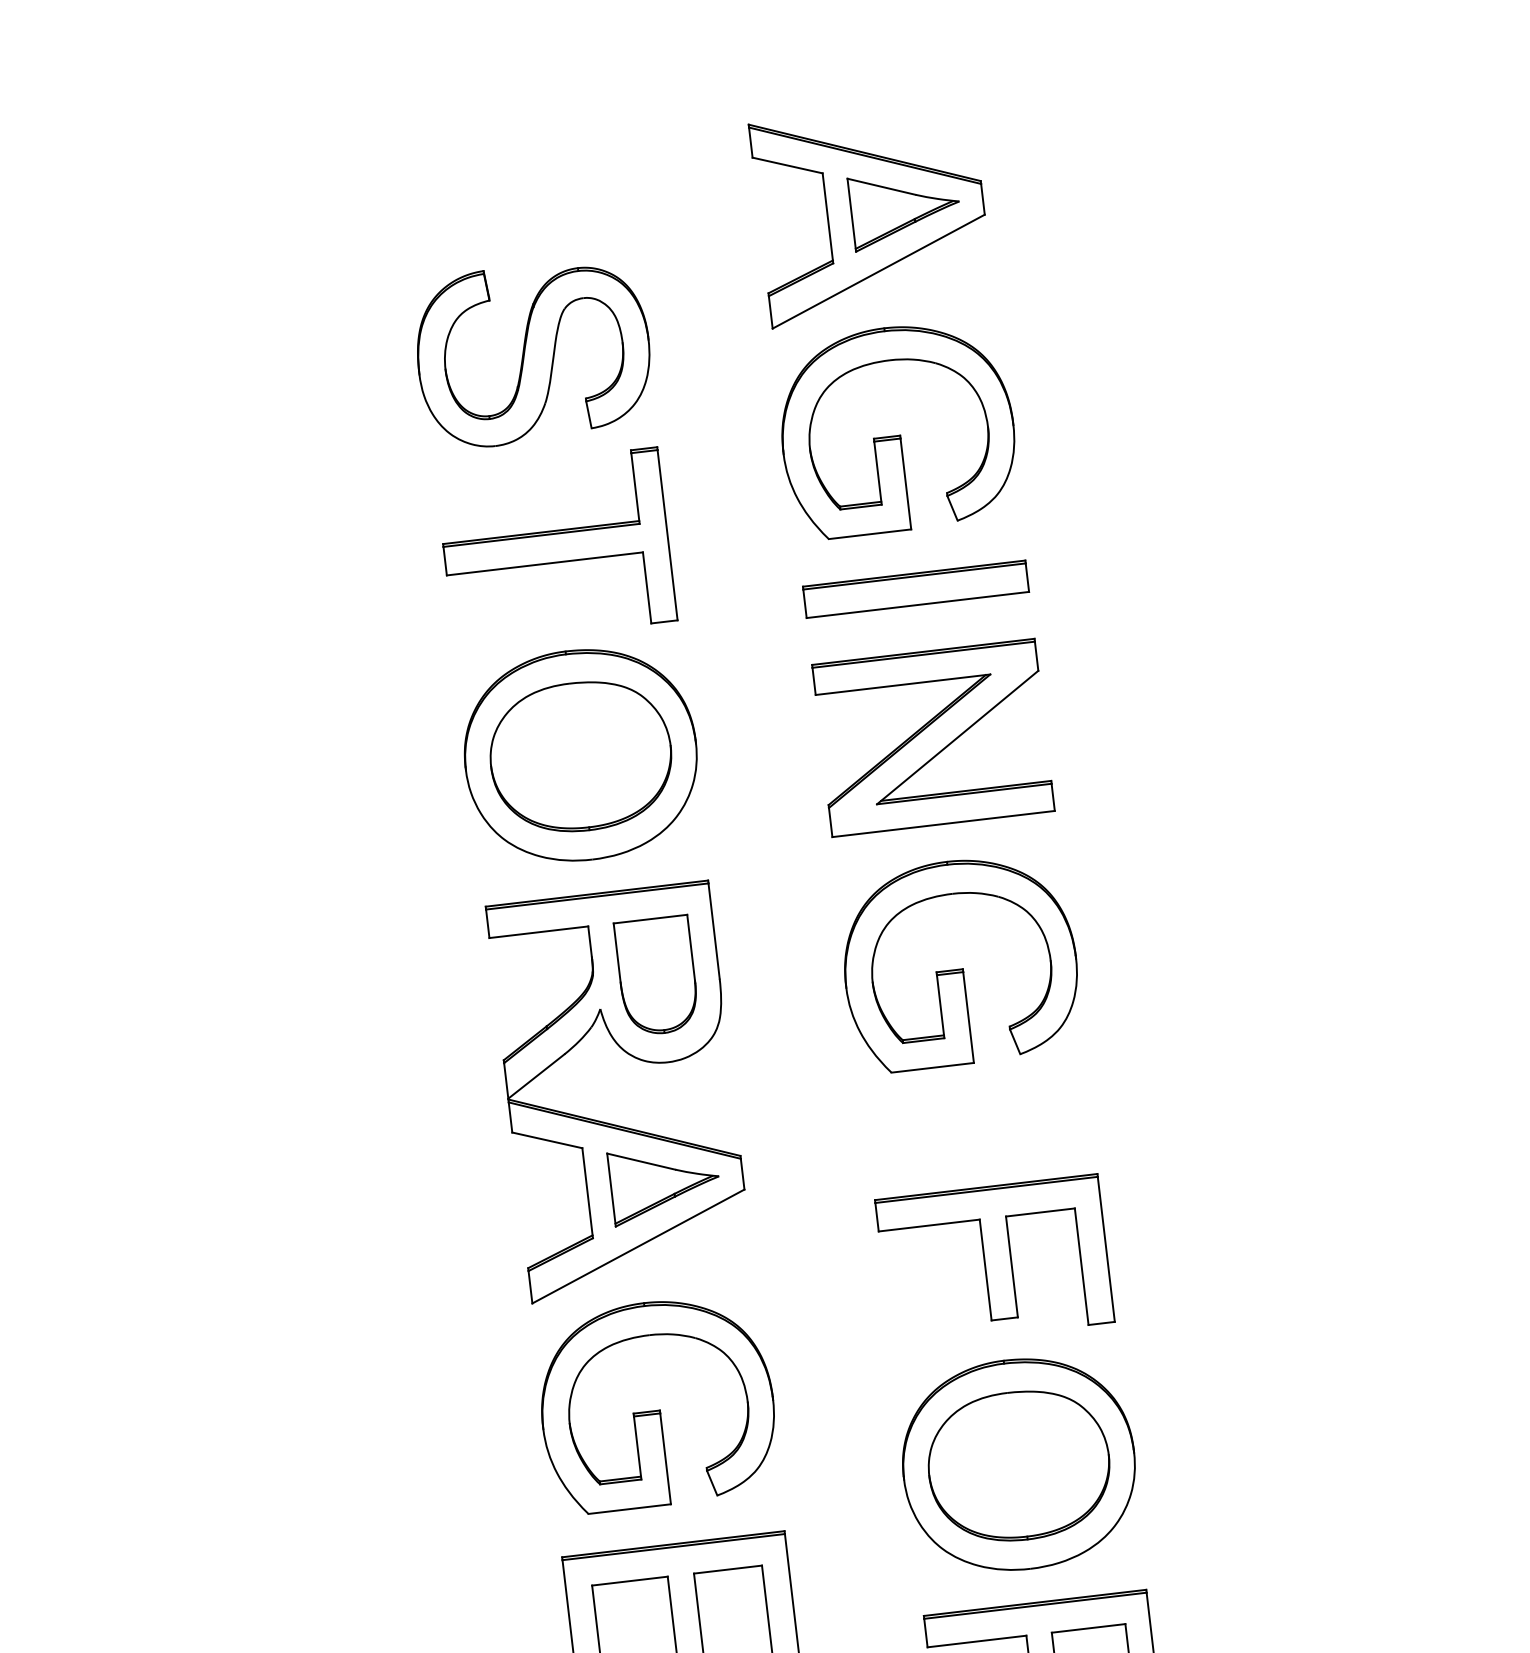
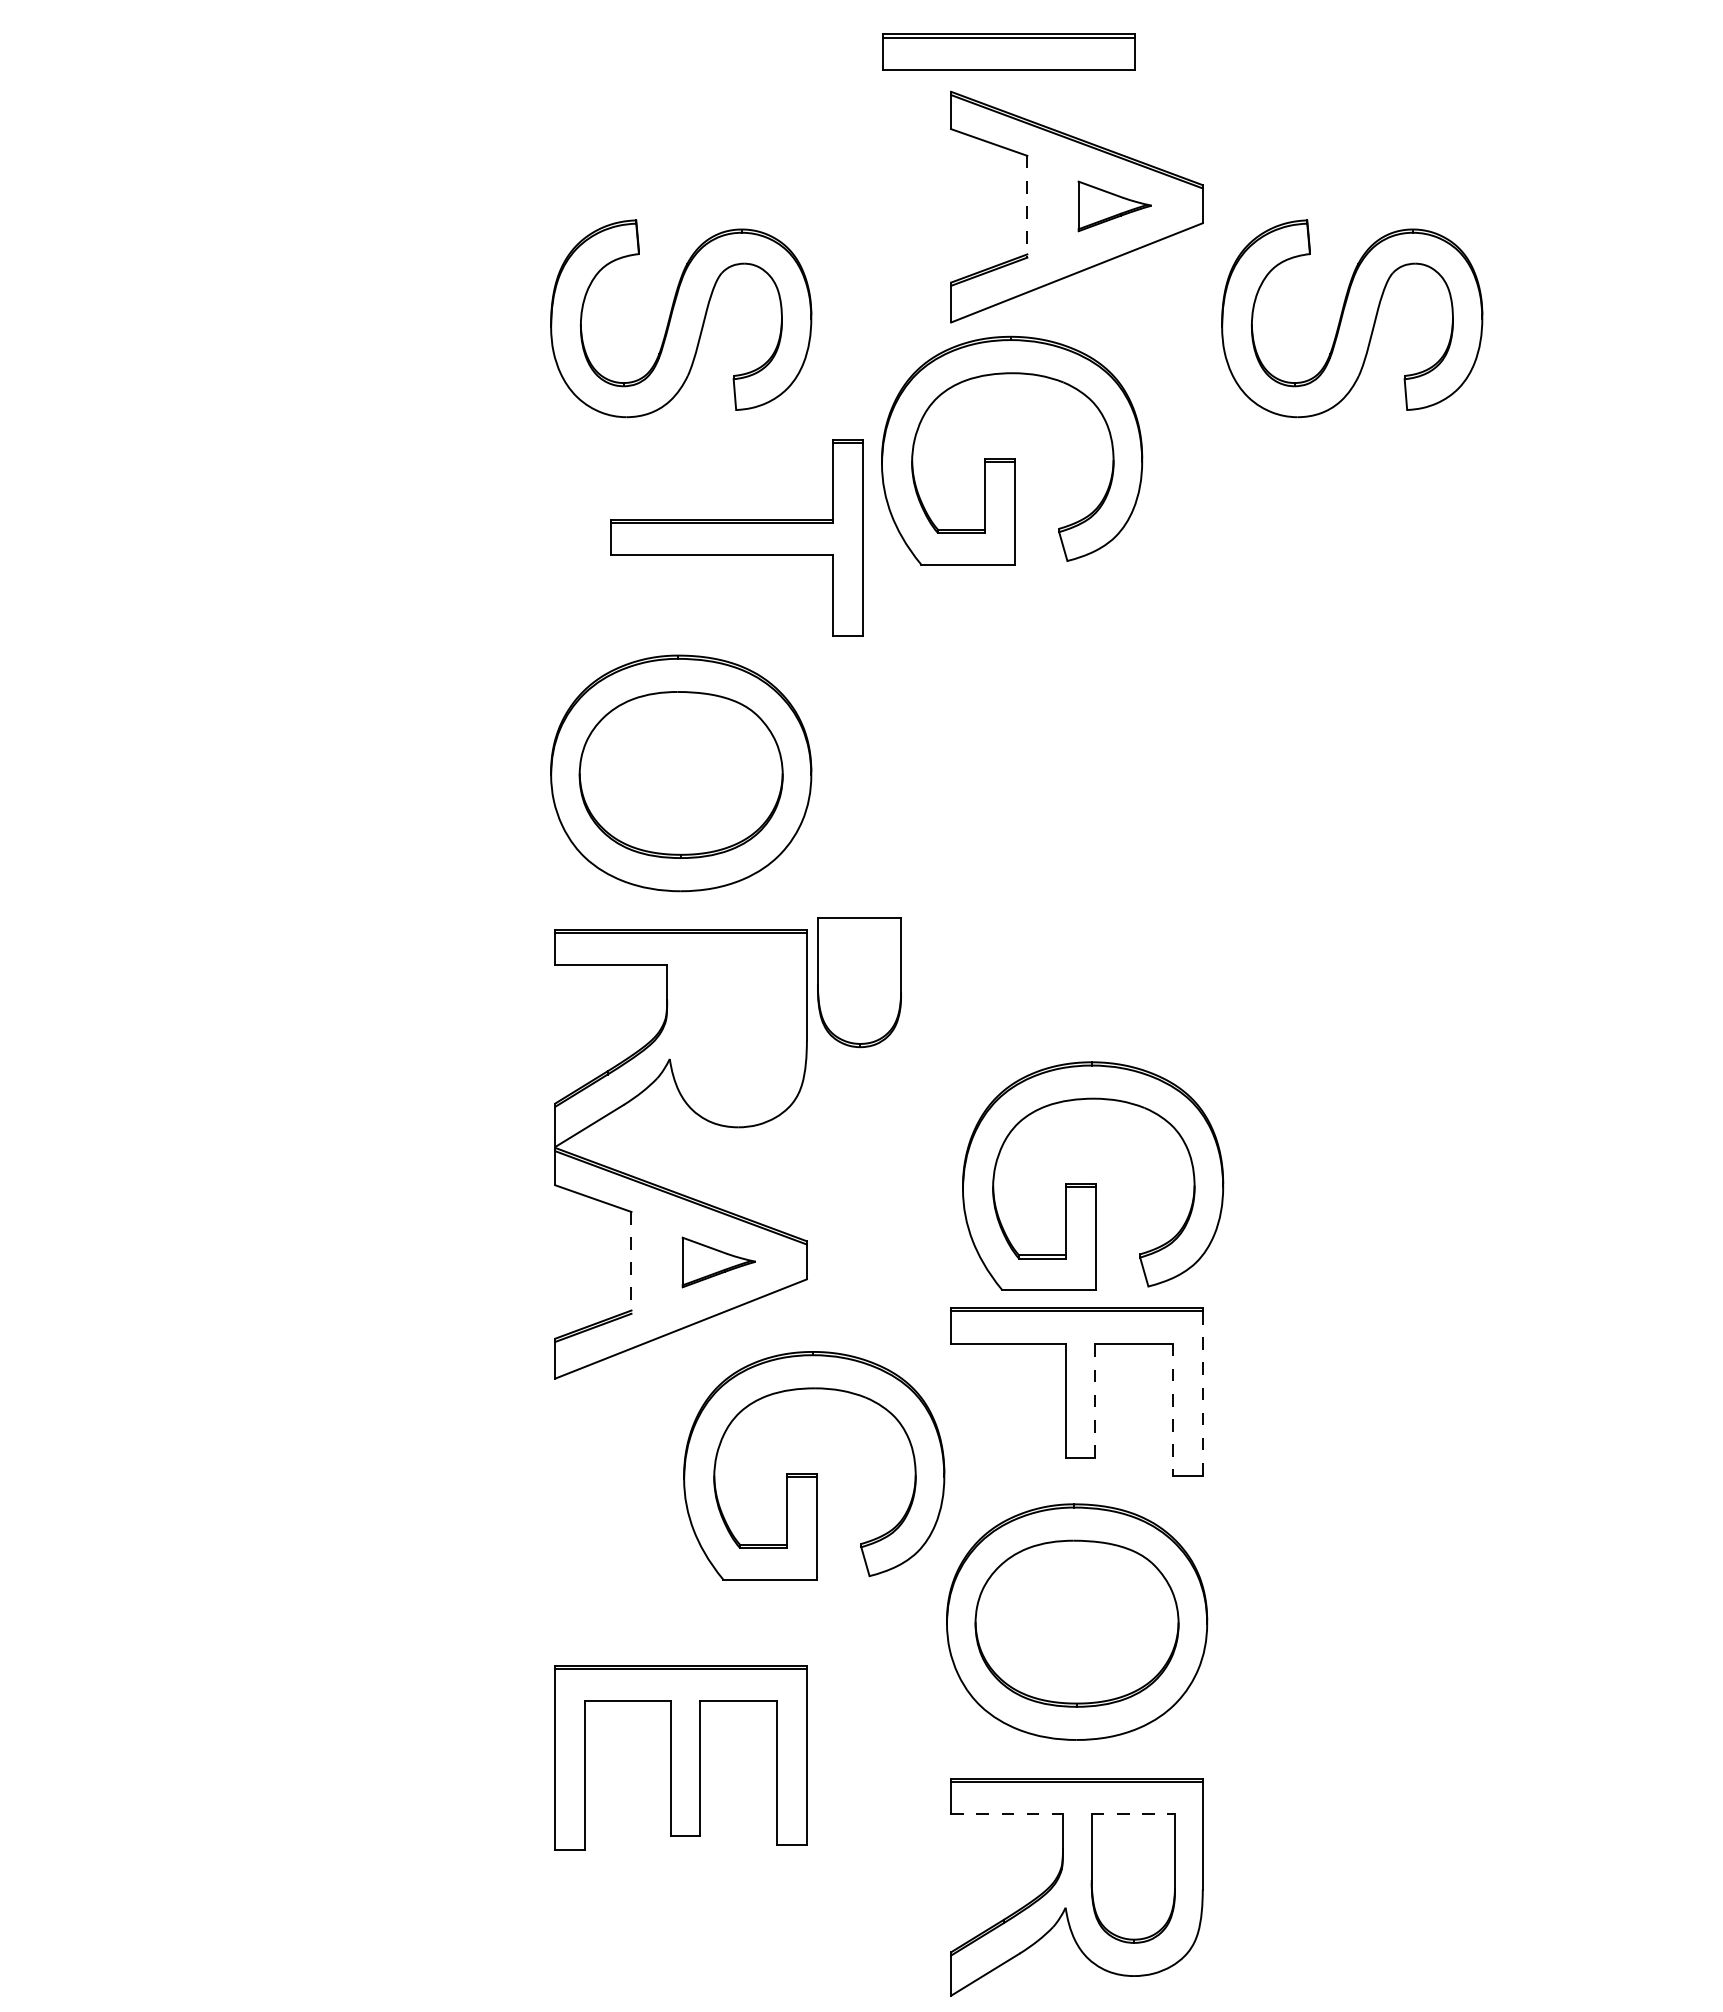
part: (904, 209) -> (1114, 206), size x0.6
line: (828, 218) -> (1027, 206), solid -> dashed
part: (1127, 283) -> (1352, 318), added
part: (898, 435) -> (1012, 458), moved
part: (555, 546) -> (736, 537), moved
part: (915, 588) -> (1008, 51), moved
part: (933, 738) -> (1076, 800), removed
part: (961, 968) -> (1093, 1183), moved
part: (657, 975) -> (859, 982), moved
part: (664, 1183) -> (718, 1262), size x0.6
line: (587, 1192) -> (631, 1262), solid -> dashed
line: (1106, 1249) -> (1202, 1393), solid -> dashed
line: (1012, 1266) -> (1095, 1400), solid -> dashed
line: (1082, 1266) -> (1173, 1409), solid -> dashed
part: (658, 1410) -> (814, 1473), moved
line: (1088, 1628) -> (1133, 1814), solid -> dashed
line: (977, 1641) -> (1007, 1814), solid -> dashed

